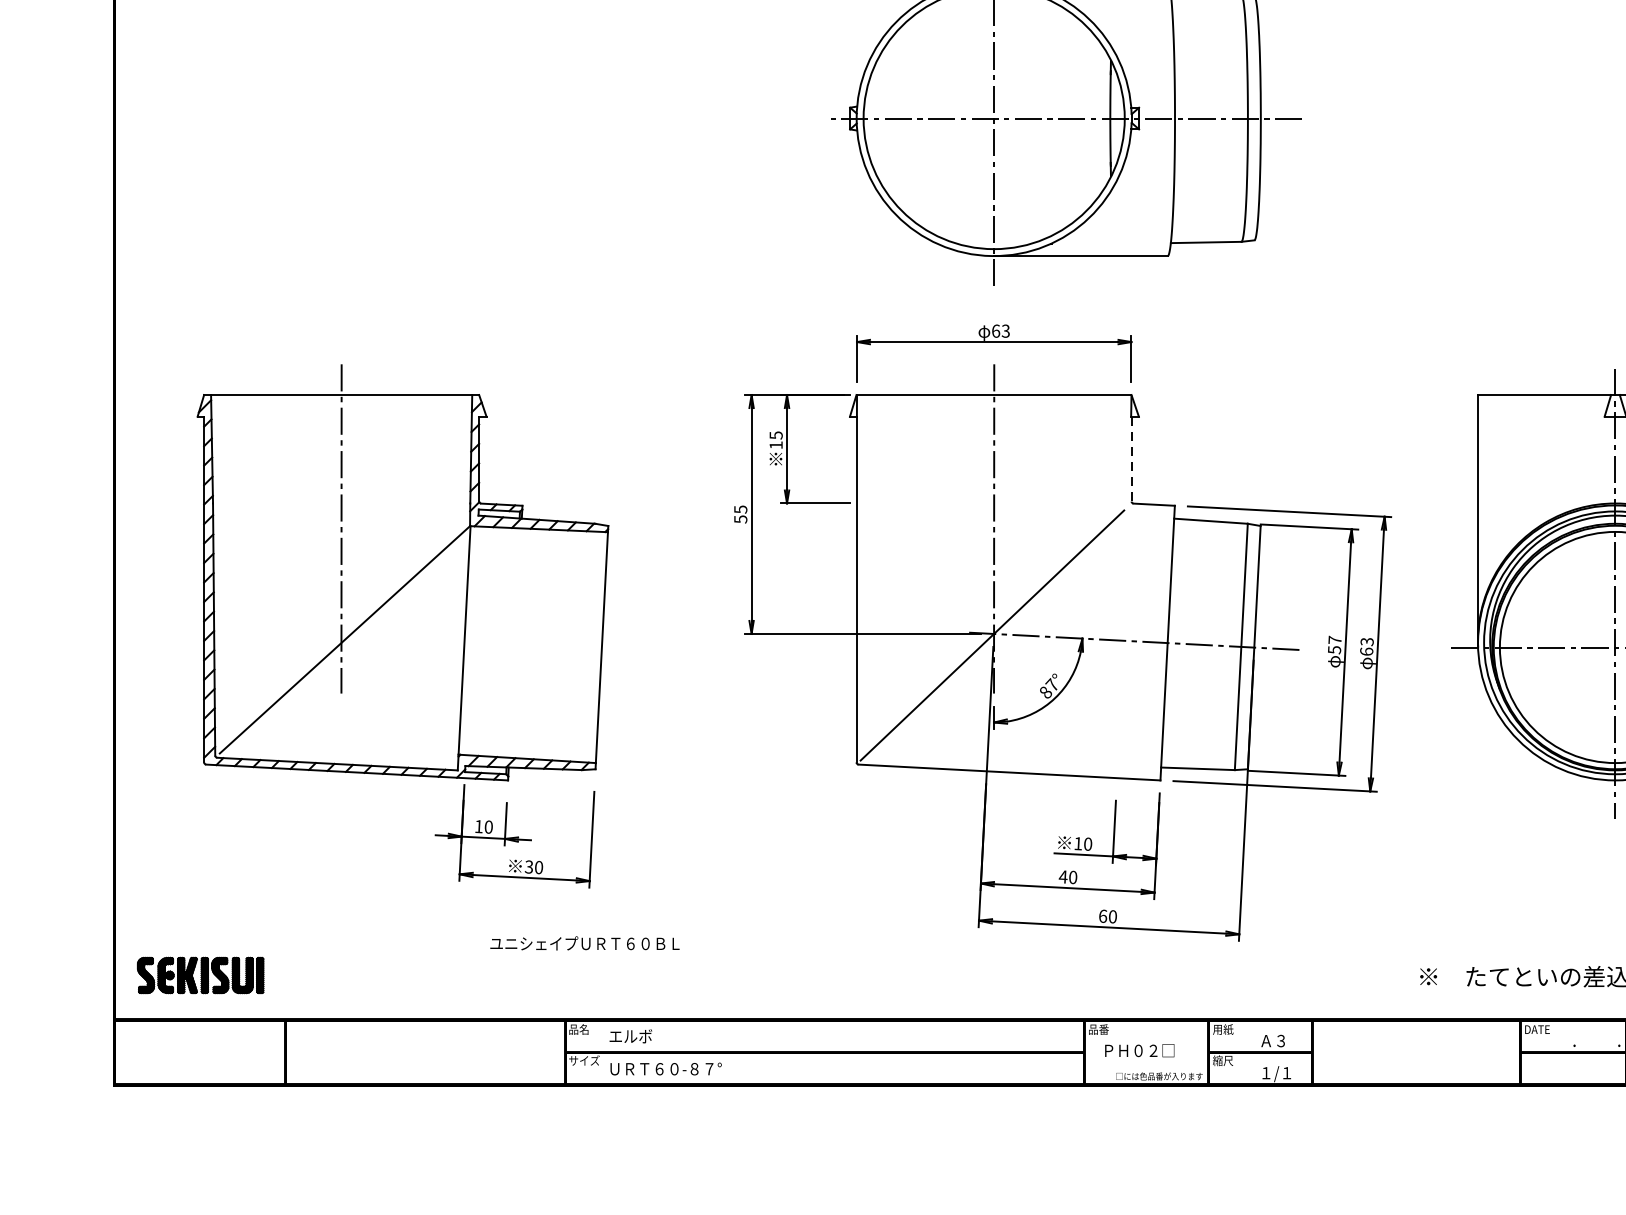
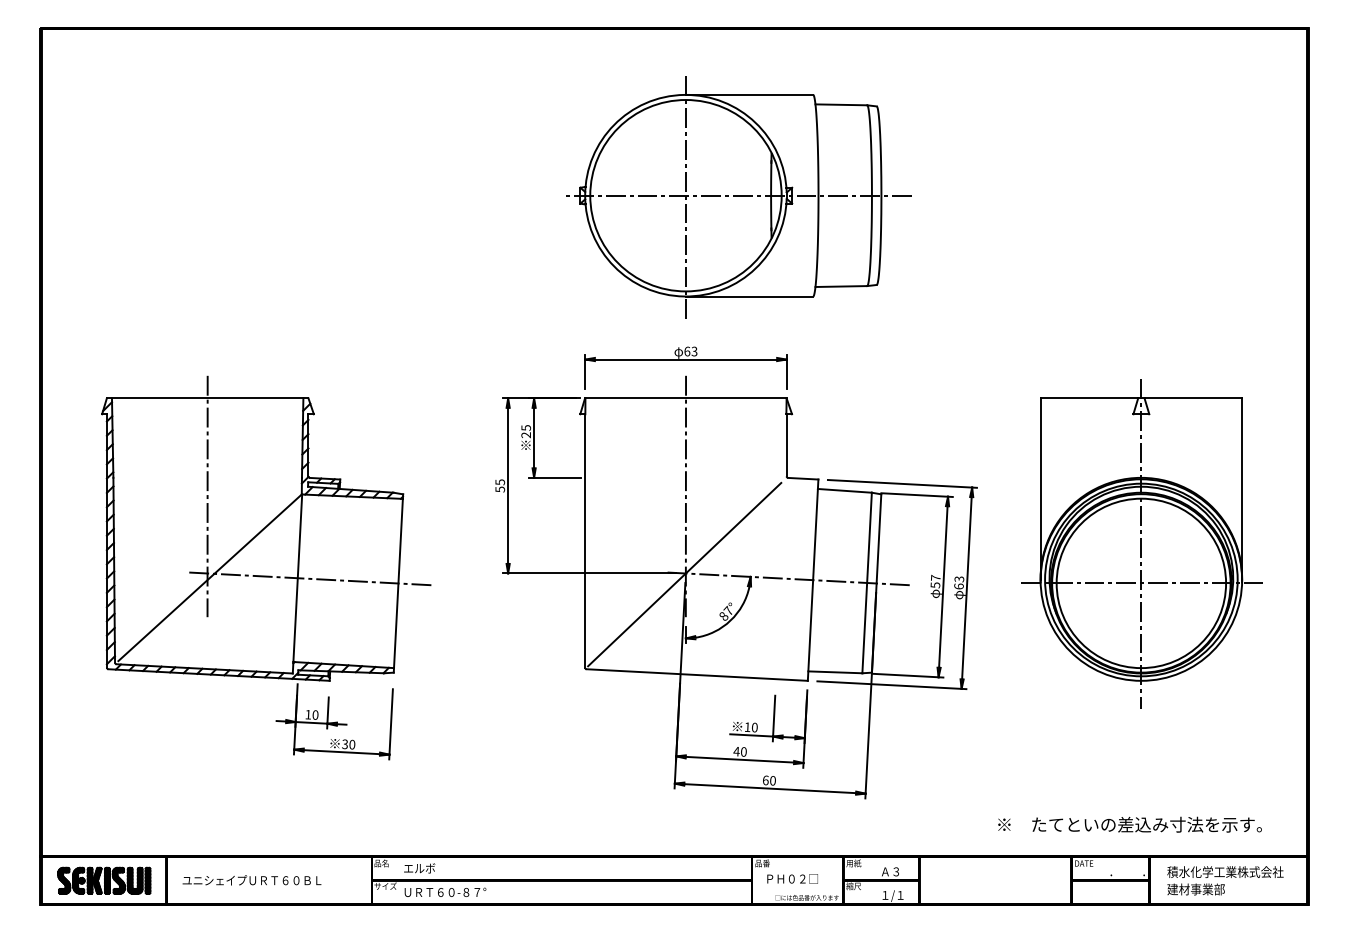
text: (775, 445) -> (525, 435), 15 -> 25
line: (1131, 457) -> (786, 444), dashed -> solid
line: (479, 640) -> (308, 578), added
text: (584, 943) -> (251, 880), moved
part: (200, 975) -> (104, 880), moved

